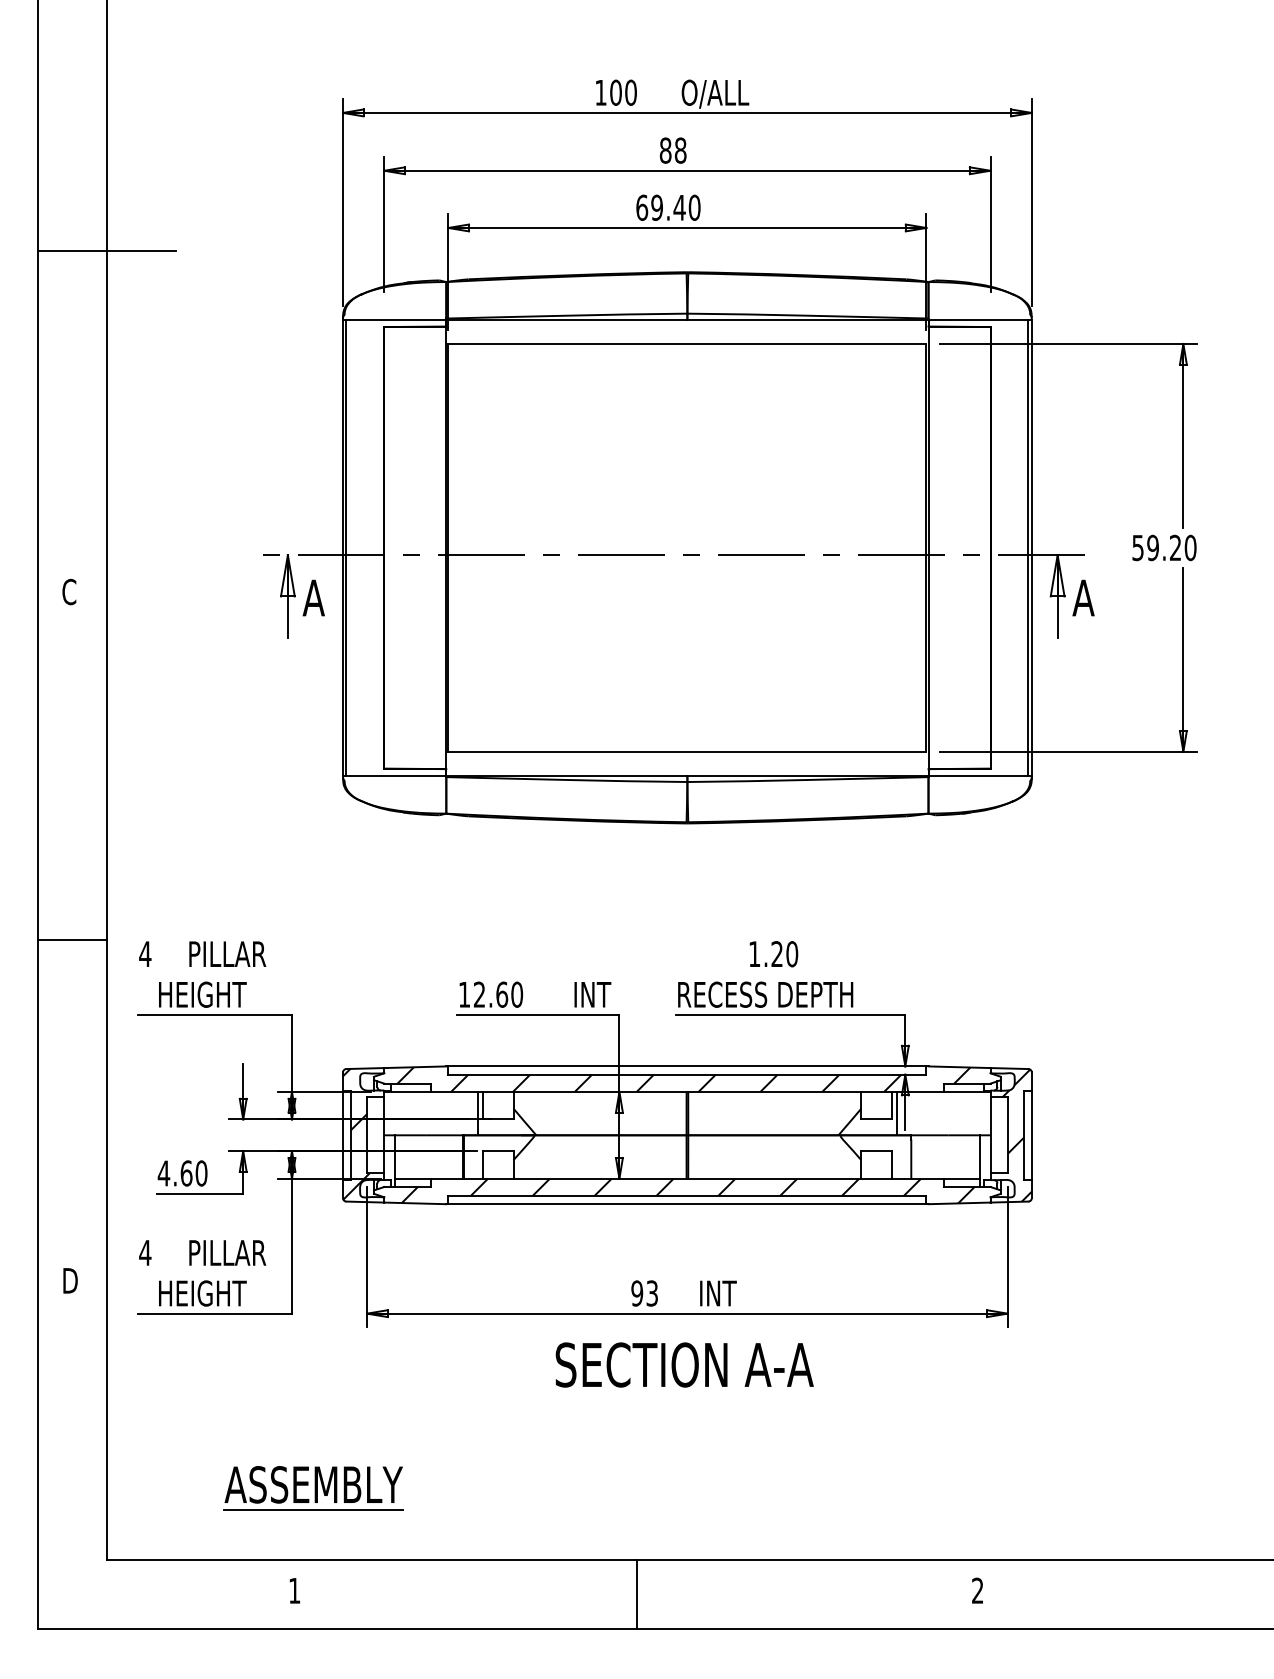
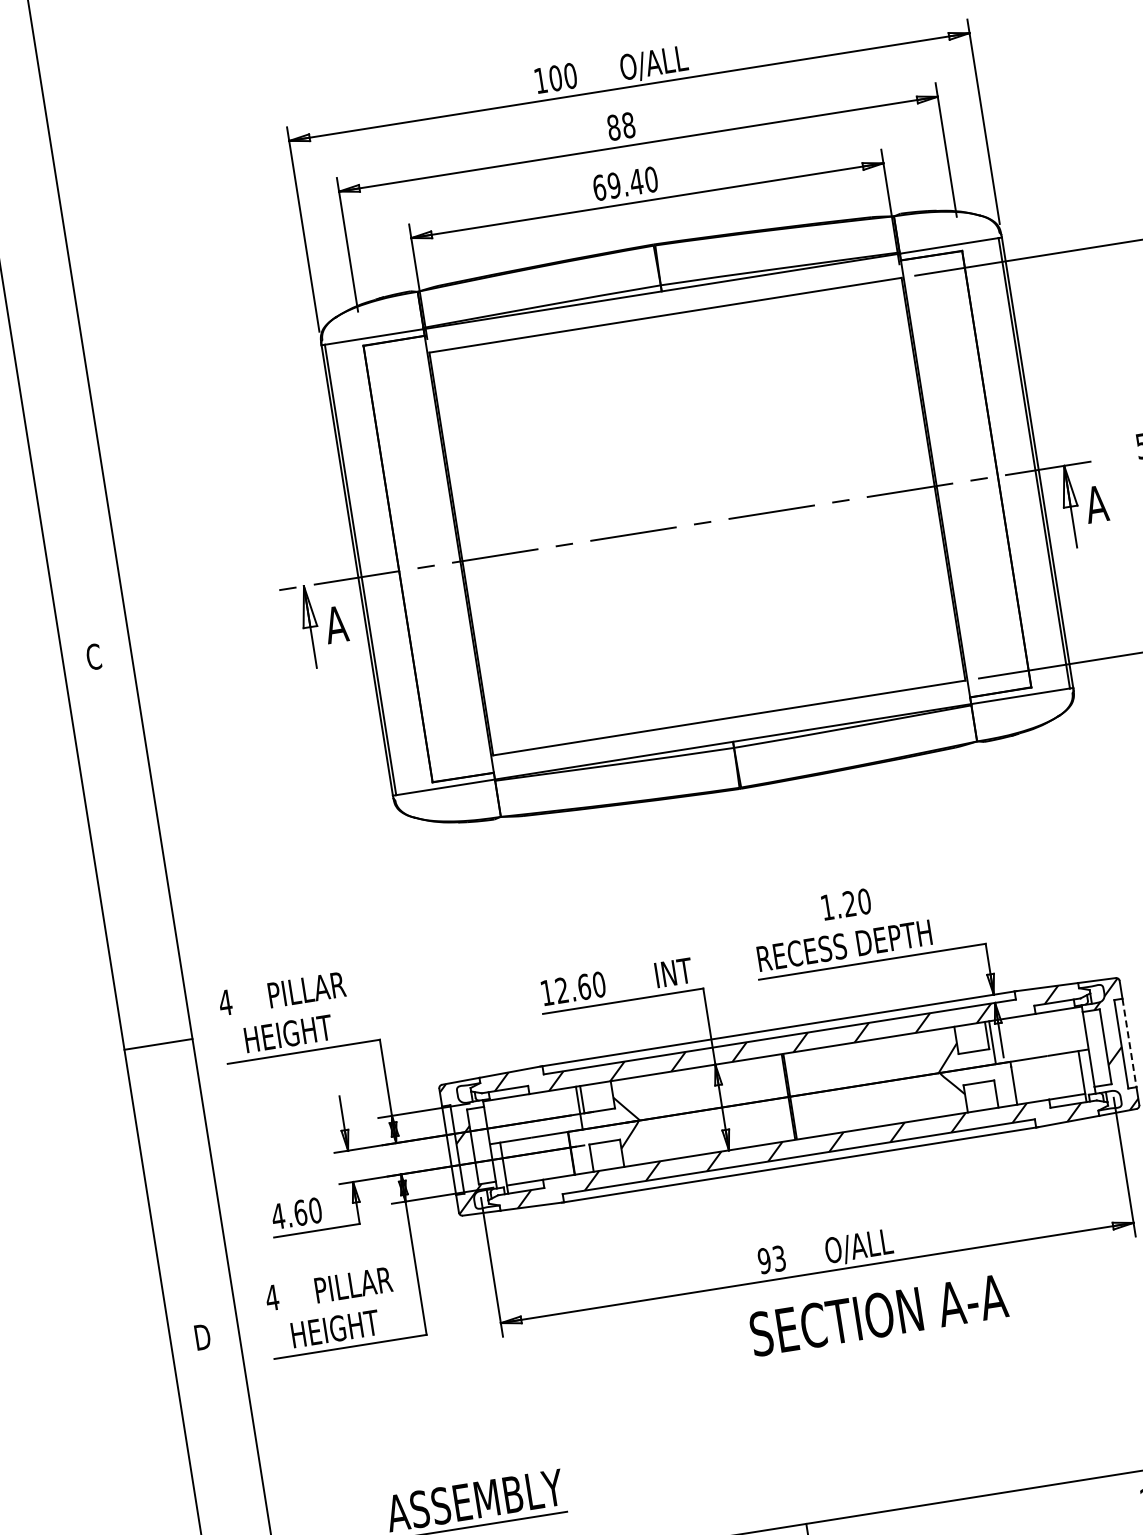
line: (106, 250) -> (77, 313), removed
line: (72, 939) -> (158, 1044), moved
line: (1031, 1135) -> (1129, 1043), solid -> dashed
text: (732, 1294) -> (858, 1247), INT -> O/ALL
text: (684, 1364) -> (878, 1314), moved

